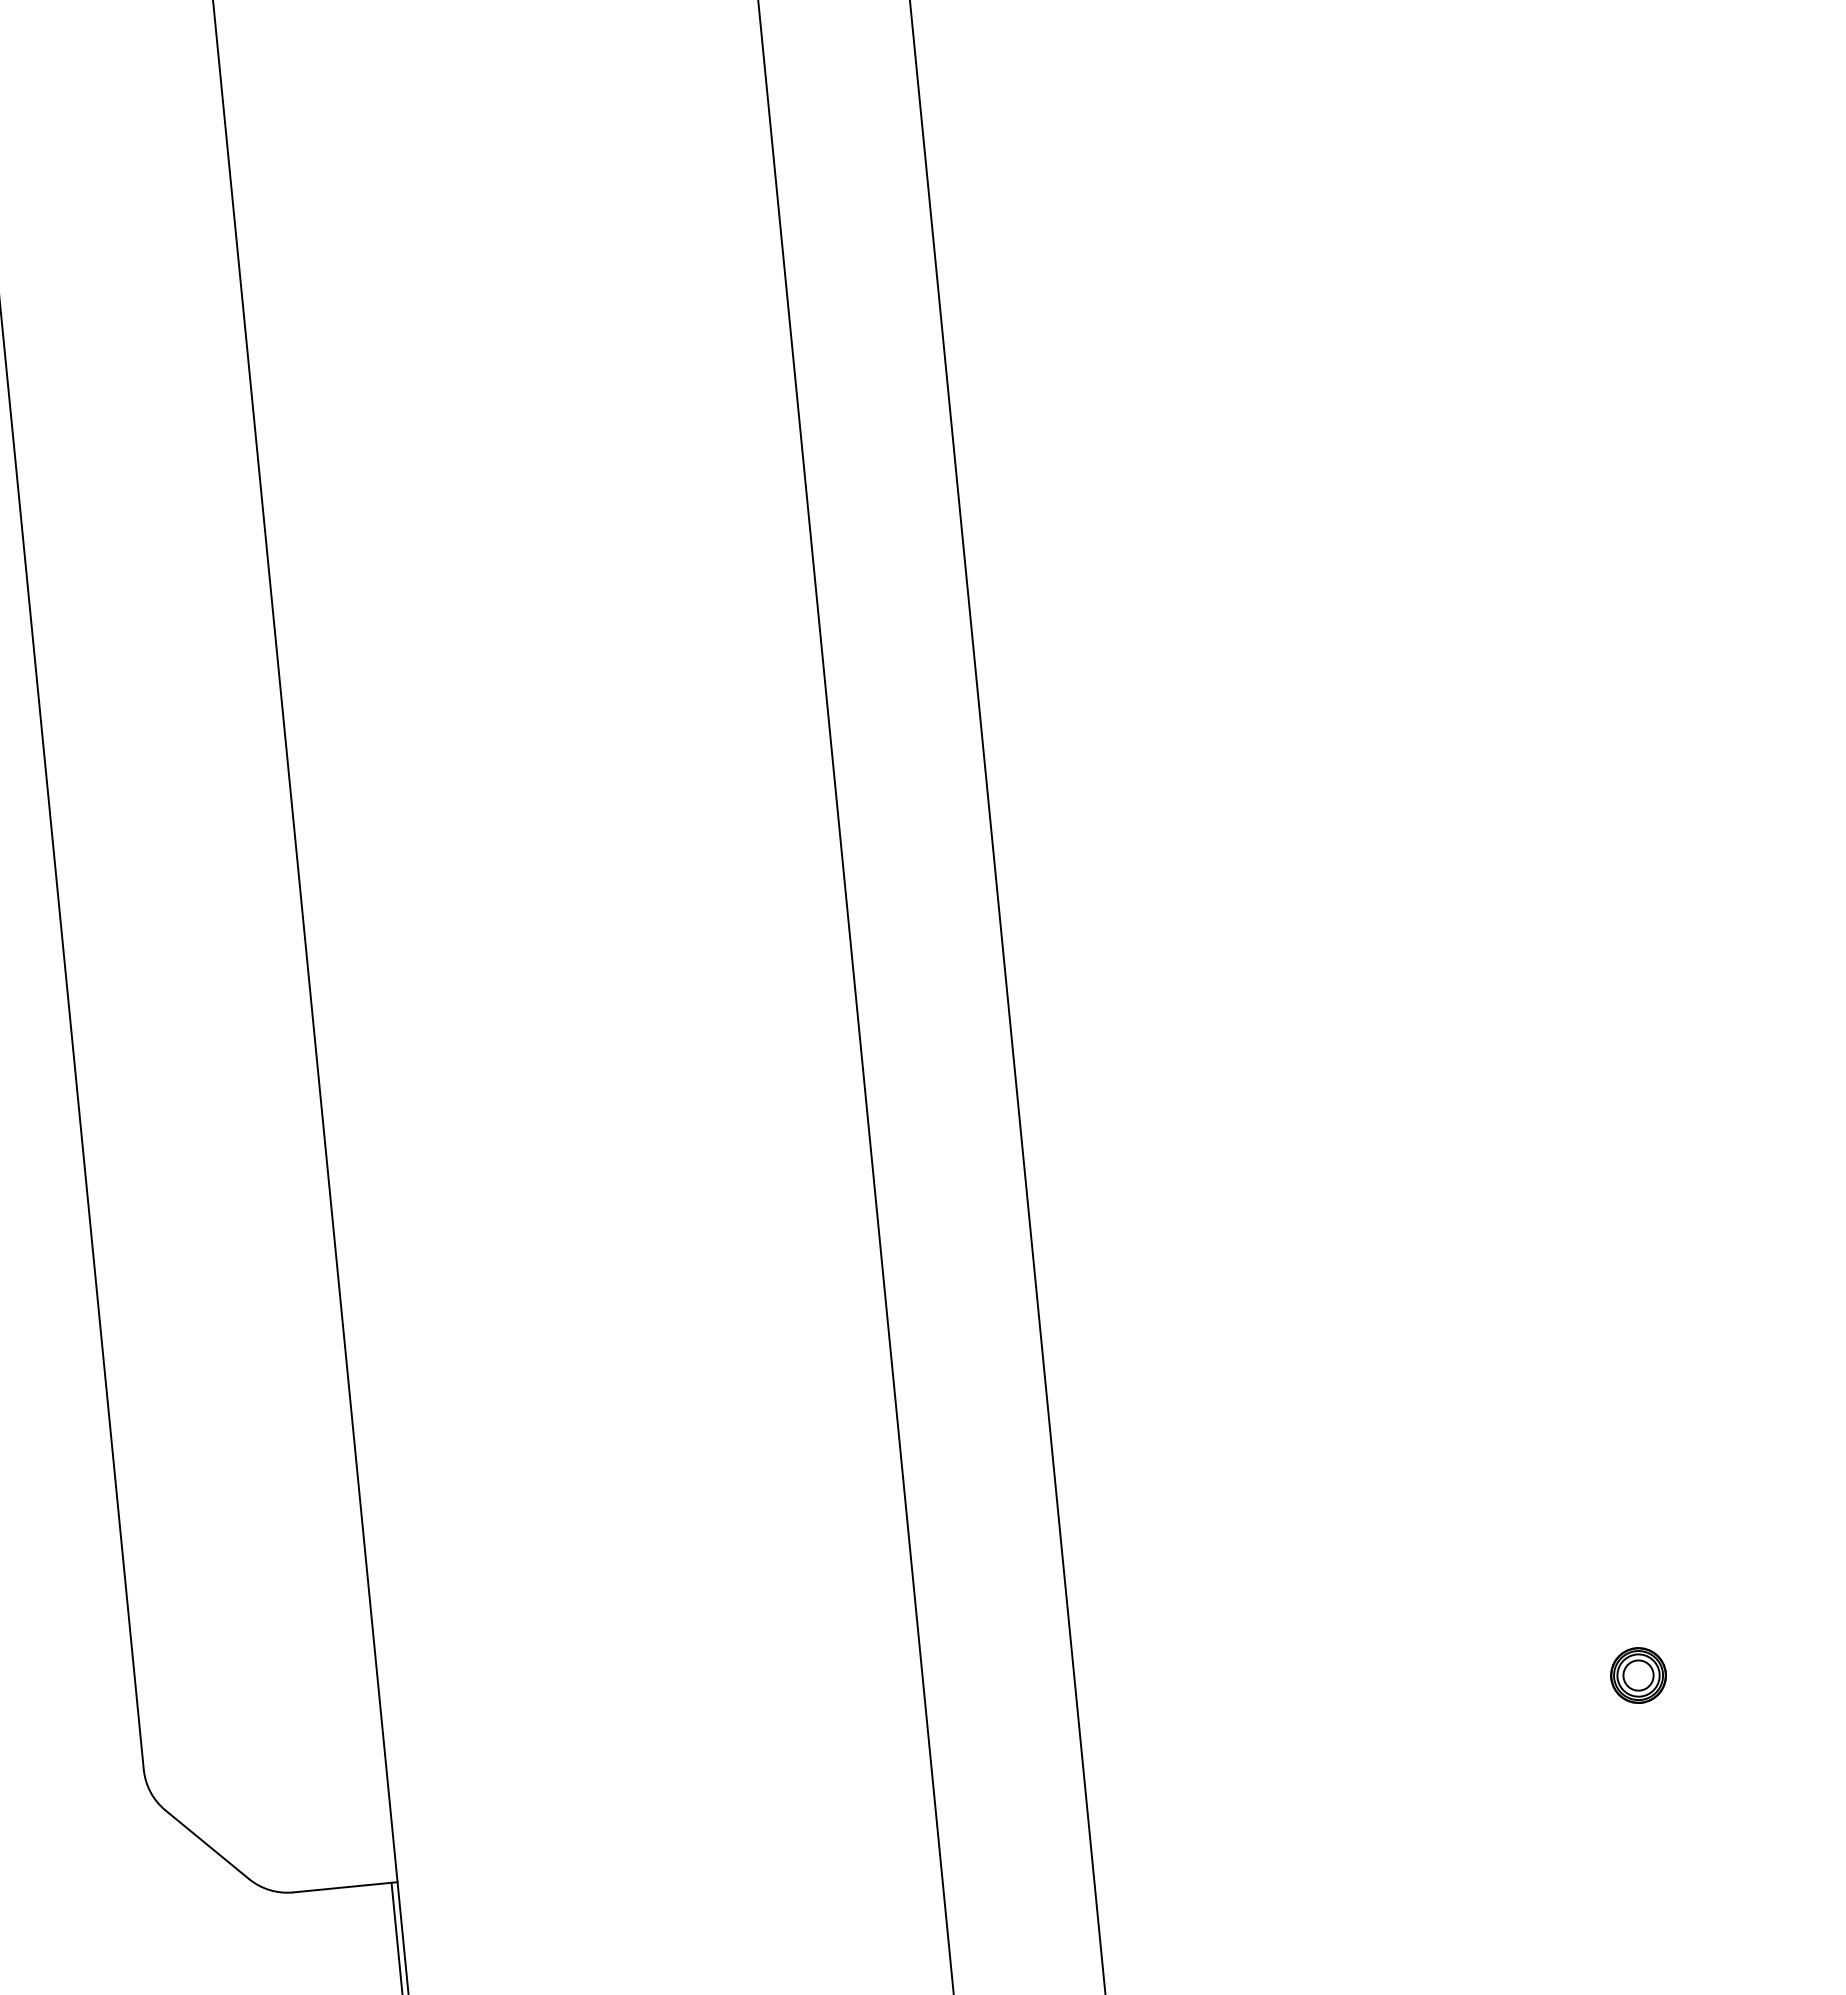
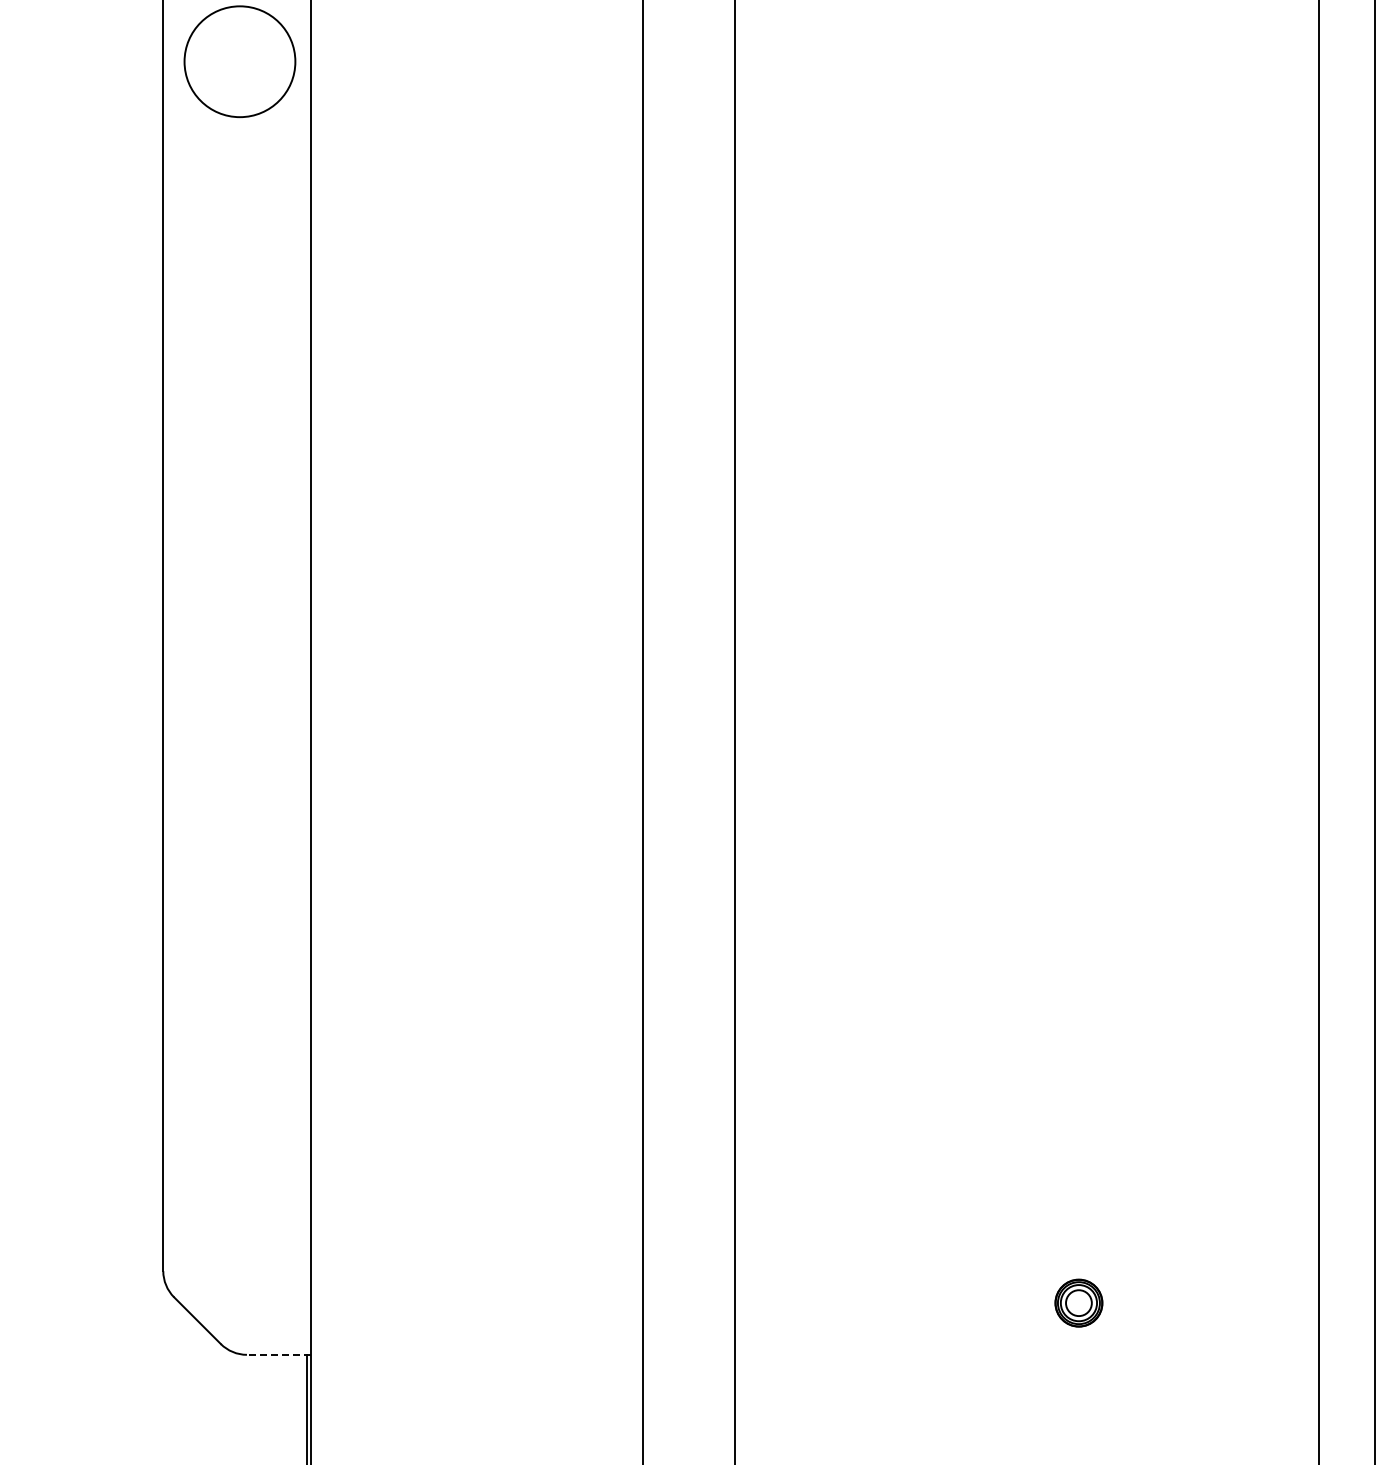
part: (1637, 1674) -> (1078, 1302), size x1.4
line: (344, 1886) -> (278, 1354), solid -> dashed

